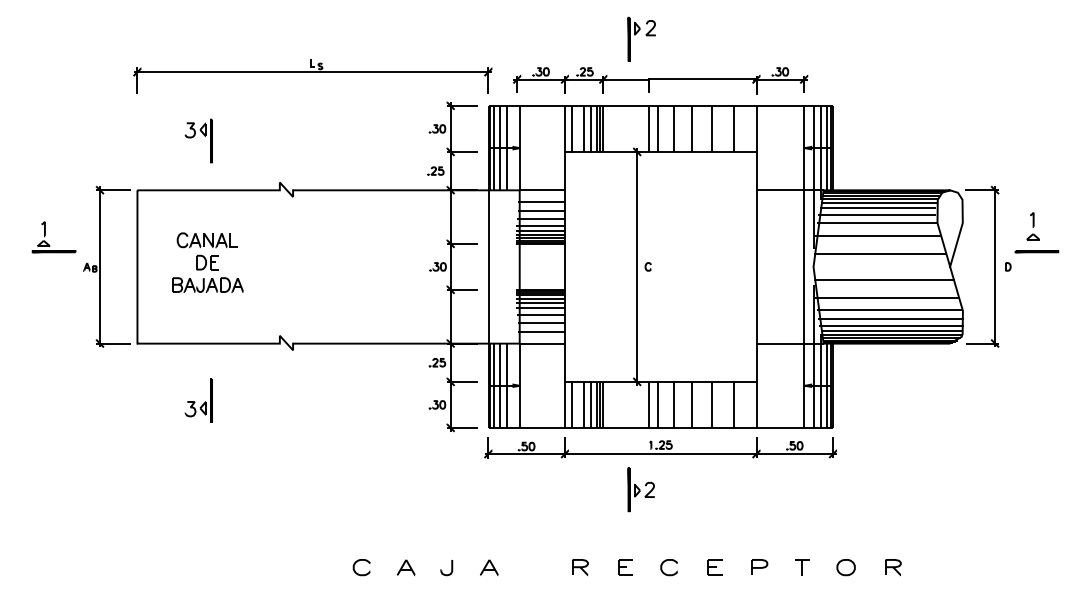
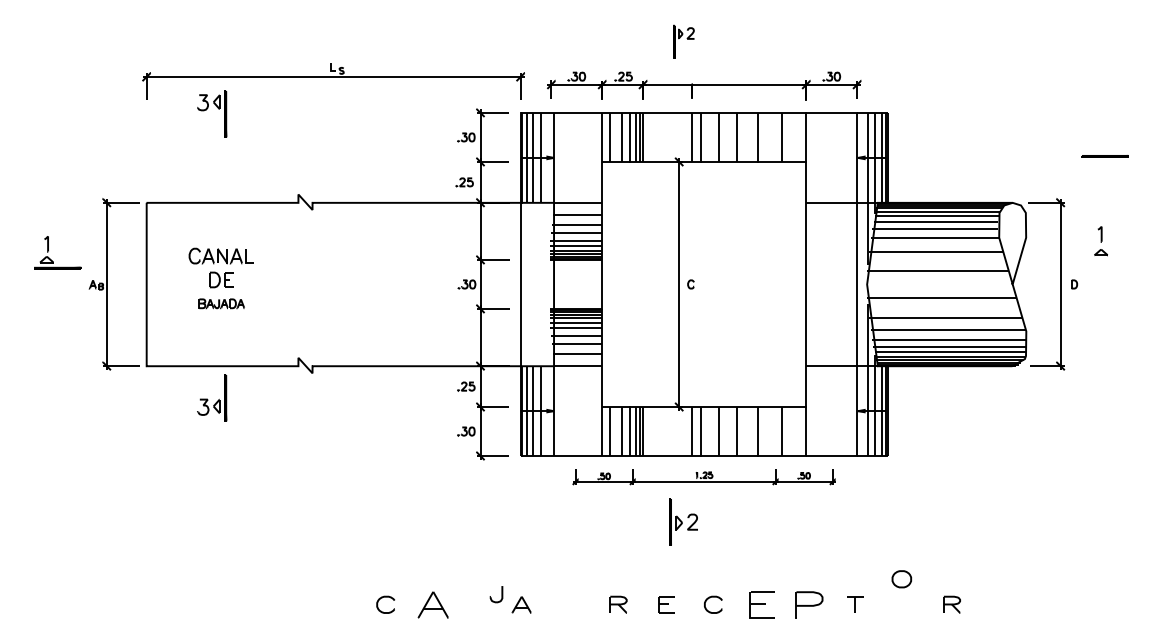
part: (641, 38) -> (683, 41), size x0.7
part: (198, 140) -> (211, 113), moved
line: (1036, 251) -> (1104, 156), moved
part: (207, 284) -> (221, 303), size x0.6
part: (198, 400) -> (211, 398), moved
part: (660, 447) -> (704, 476), size x0.7
curve: (842, 561) -> (897, 572), moved
part: (759, 566) -> (809, 603), size x1.6
part: (405, 567) -> (432, 604), size x1.6
part: (714, 567) -> (761, 604), size x1.6
curve: (442, 570) -> (491, 597), moved

